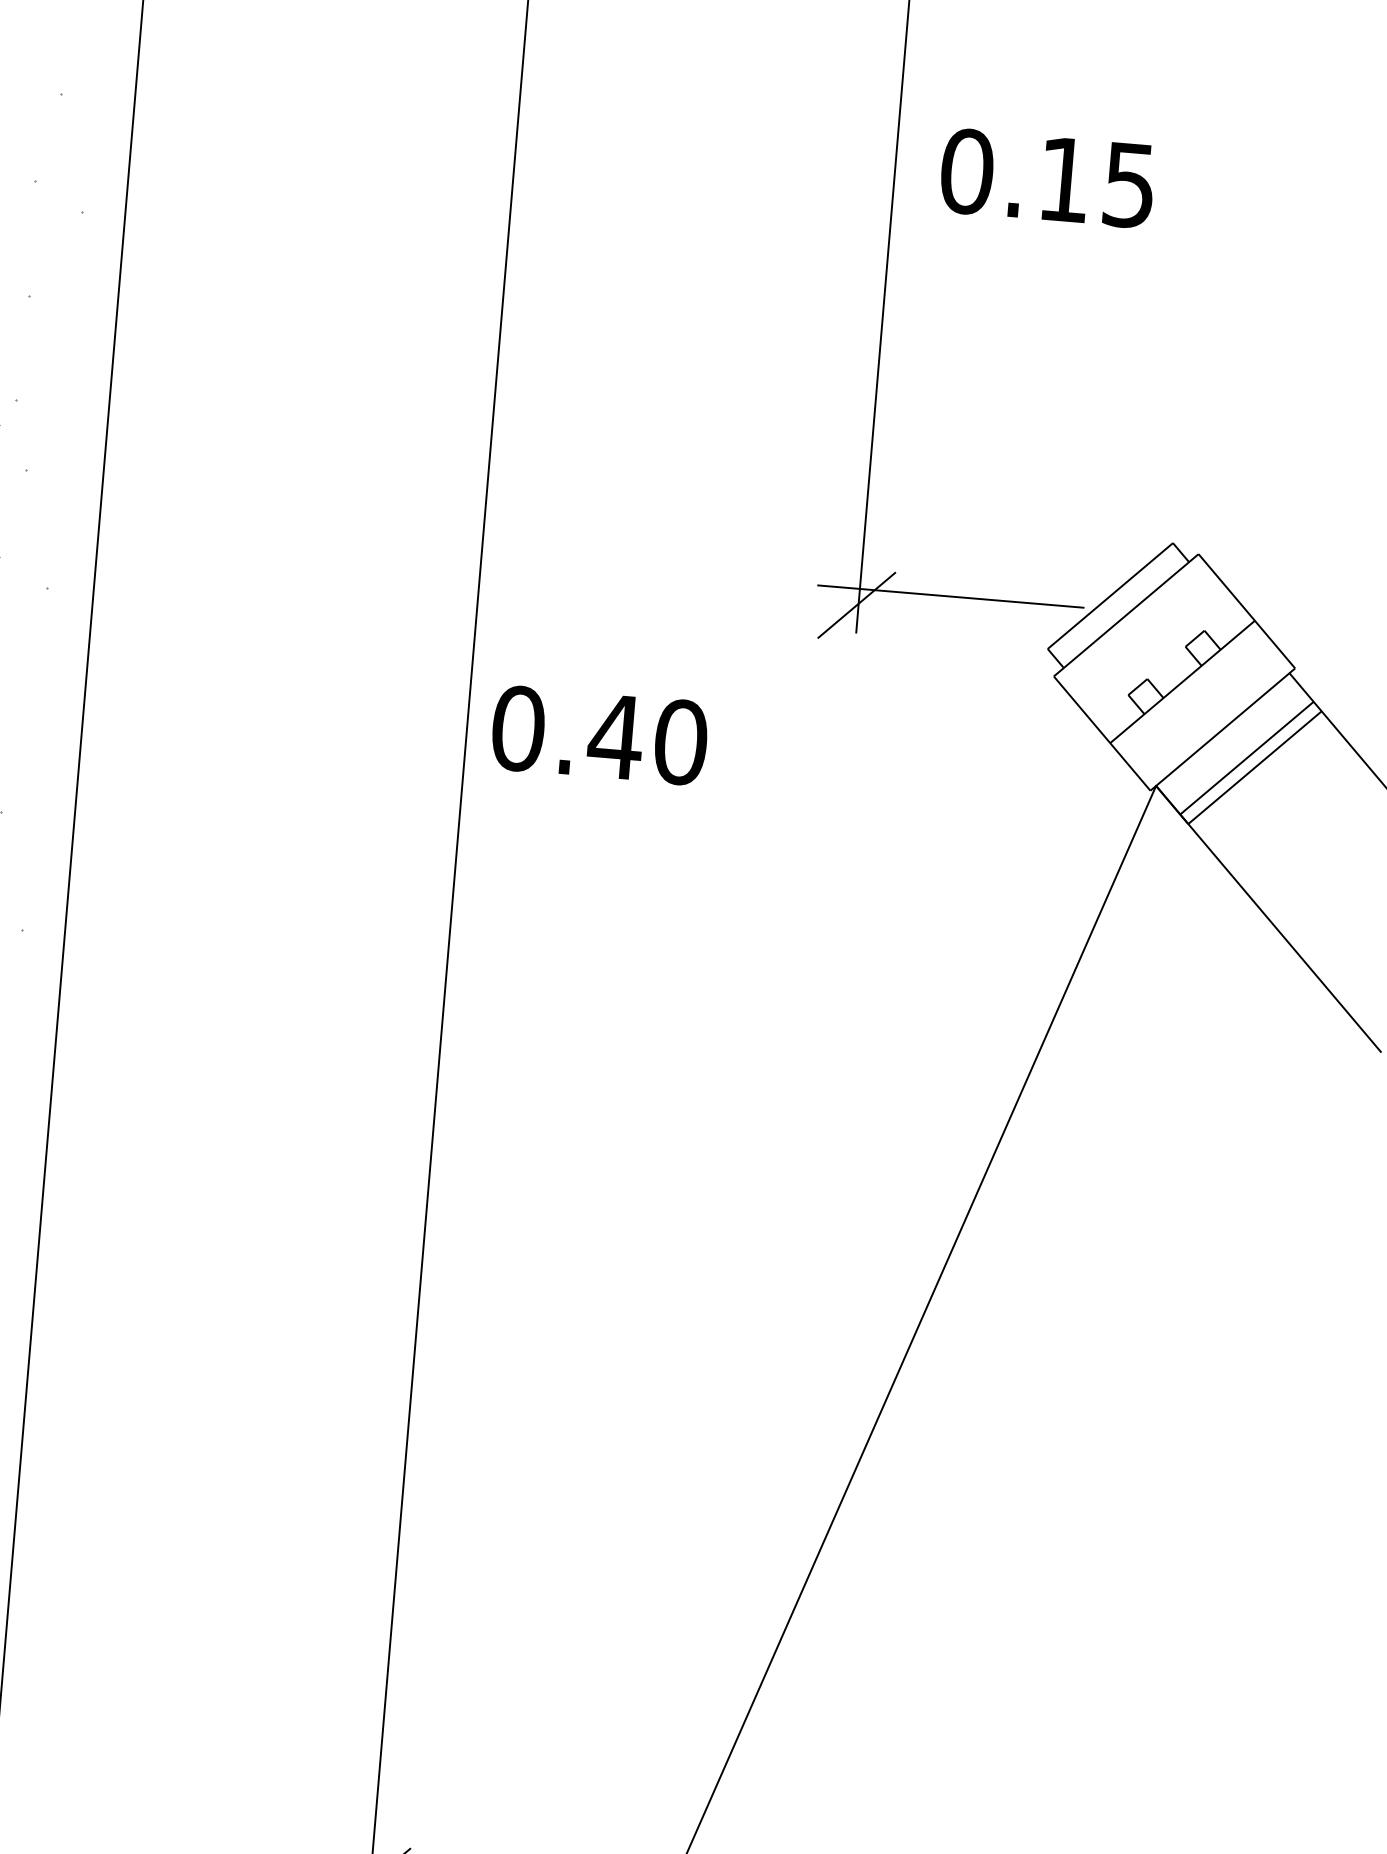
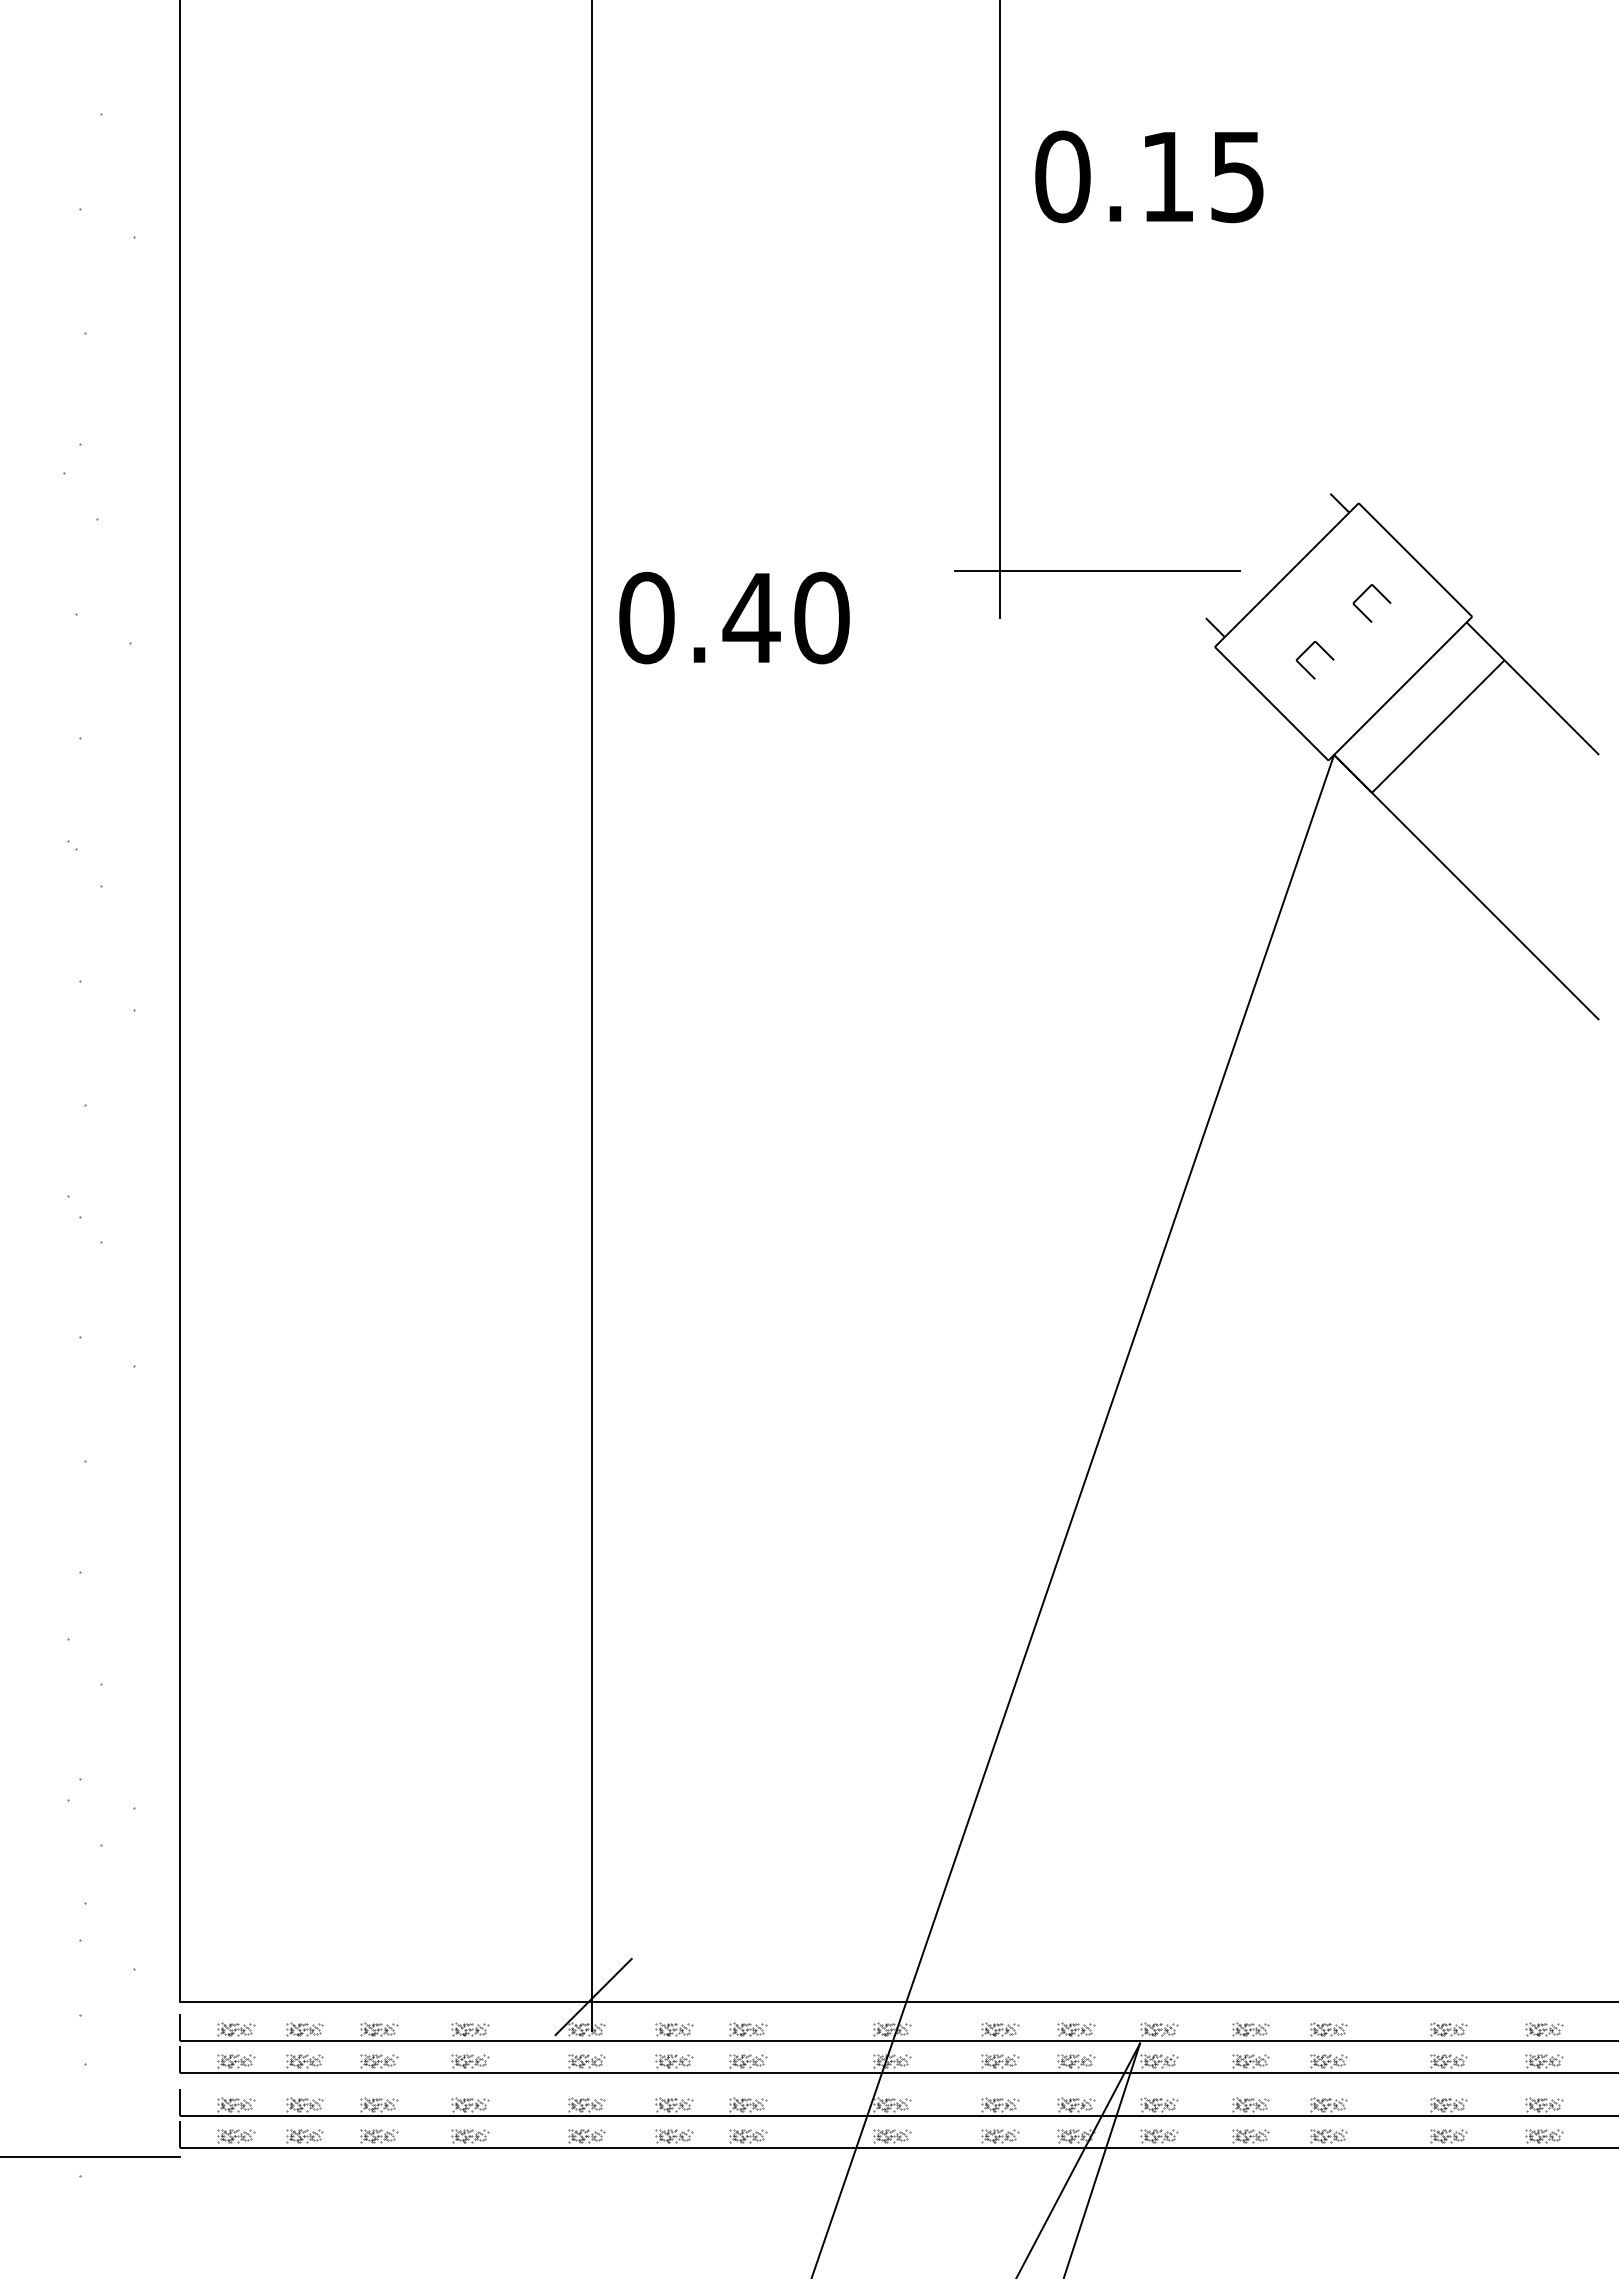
text: (1047, 178) -> (1149, 176), moved
line: (1109, 595) -> (1267, 555), removed
line: (856, 605) -> (997, 588), removed
line: (1182, 682) -> (1352, 641), removed
text: (599, 735) -> (734, 617), moved
line: (1246, 757) -> (1428, 716), removed

